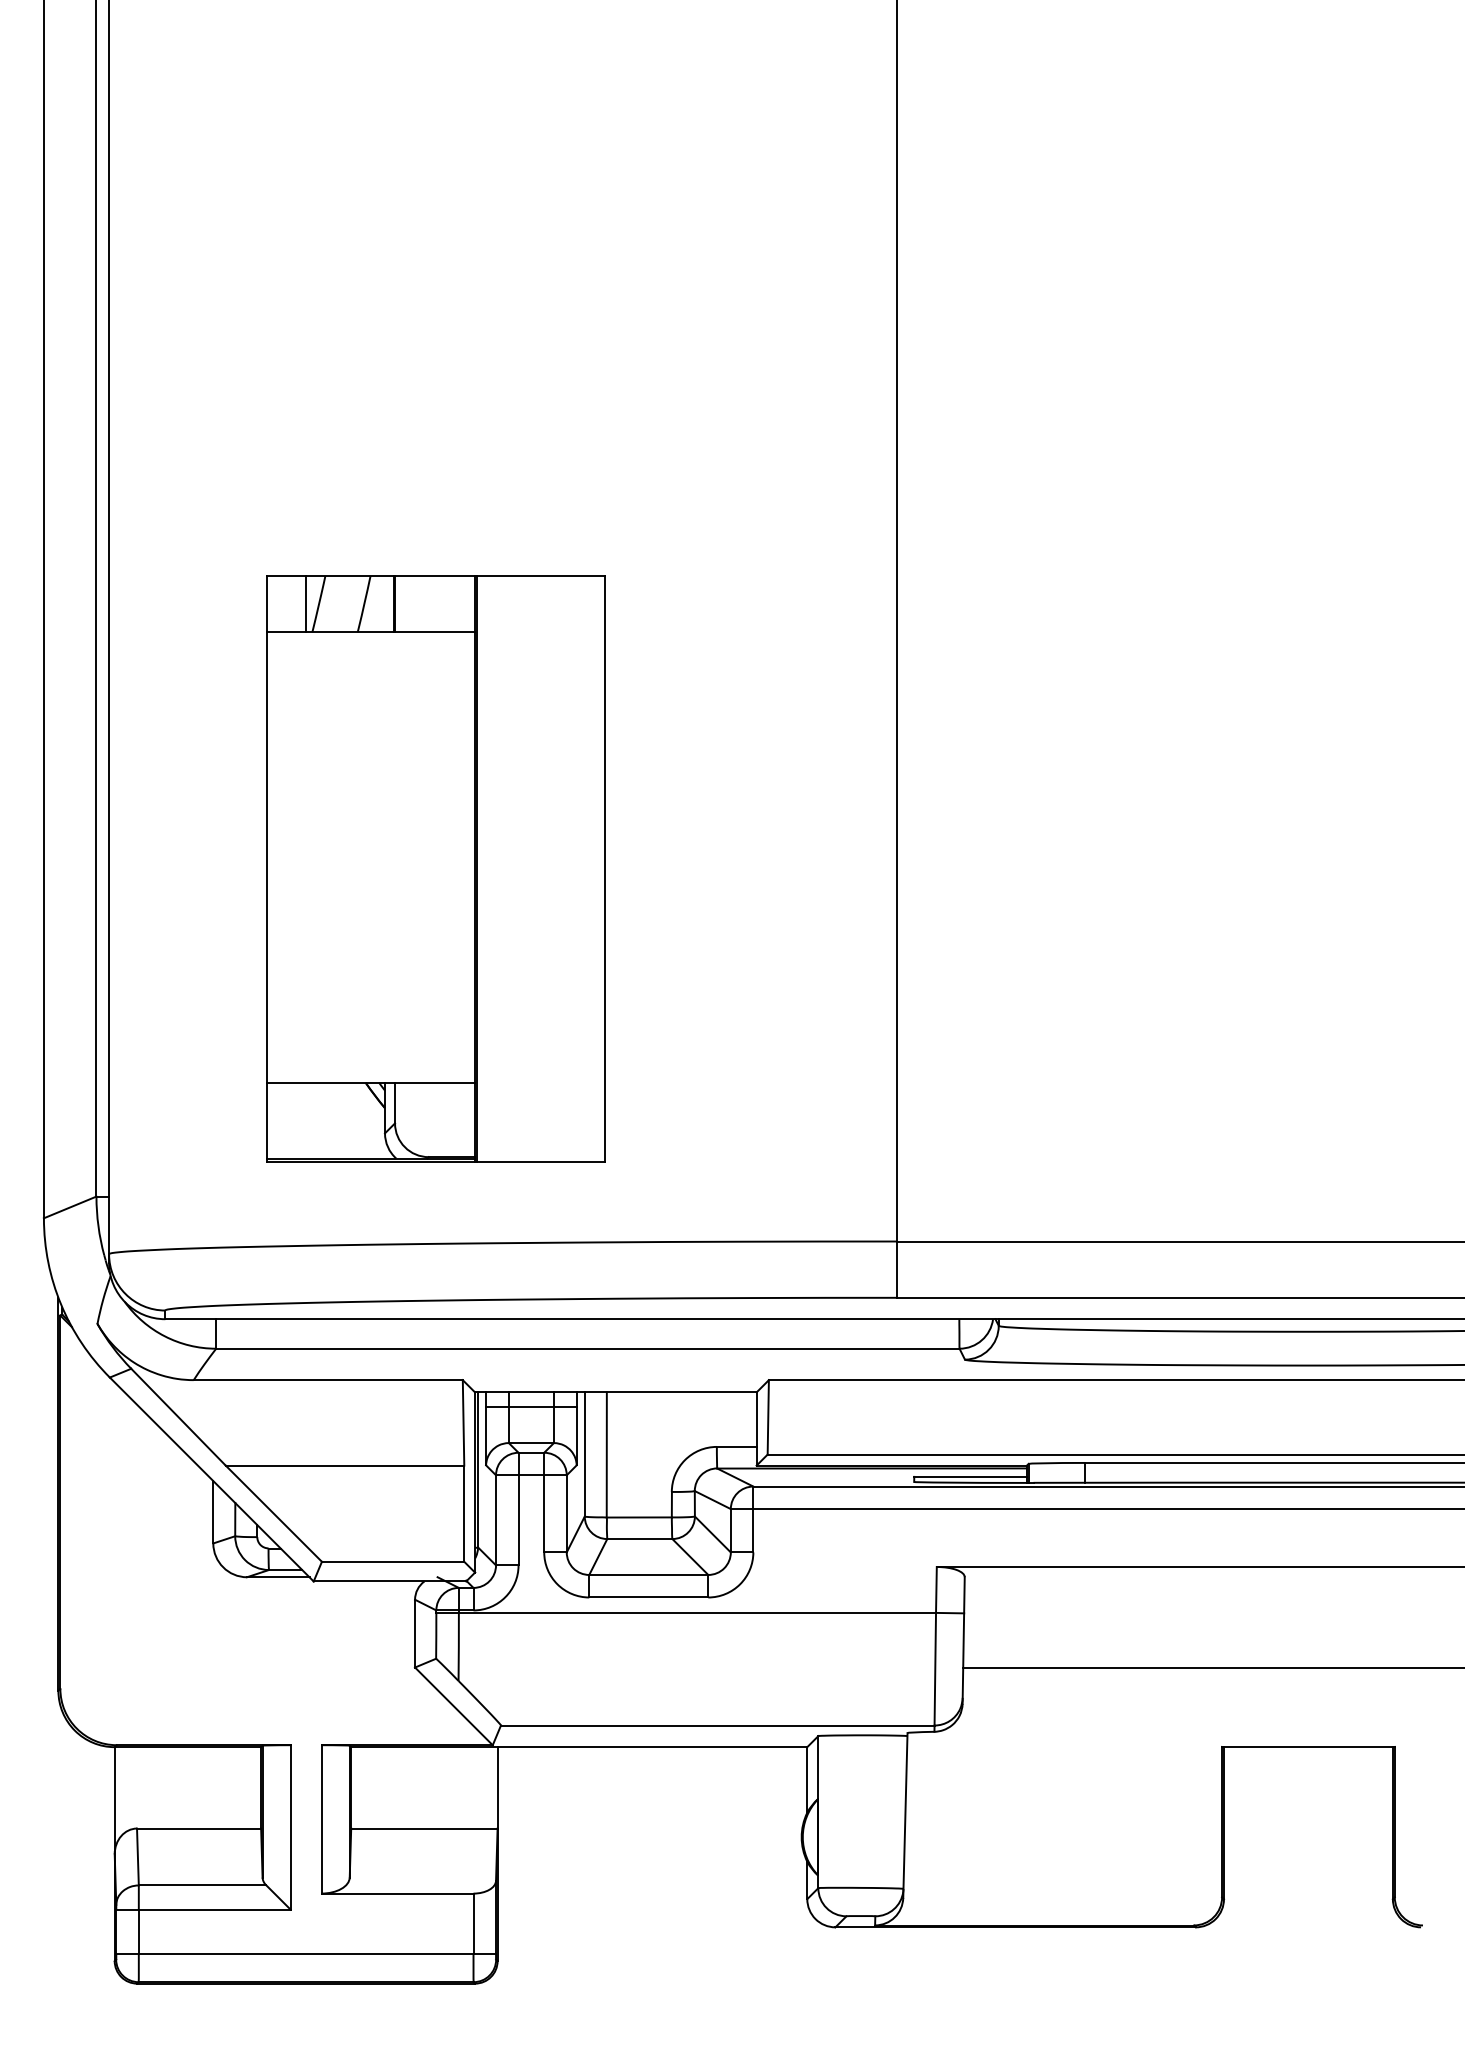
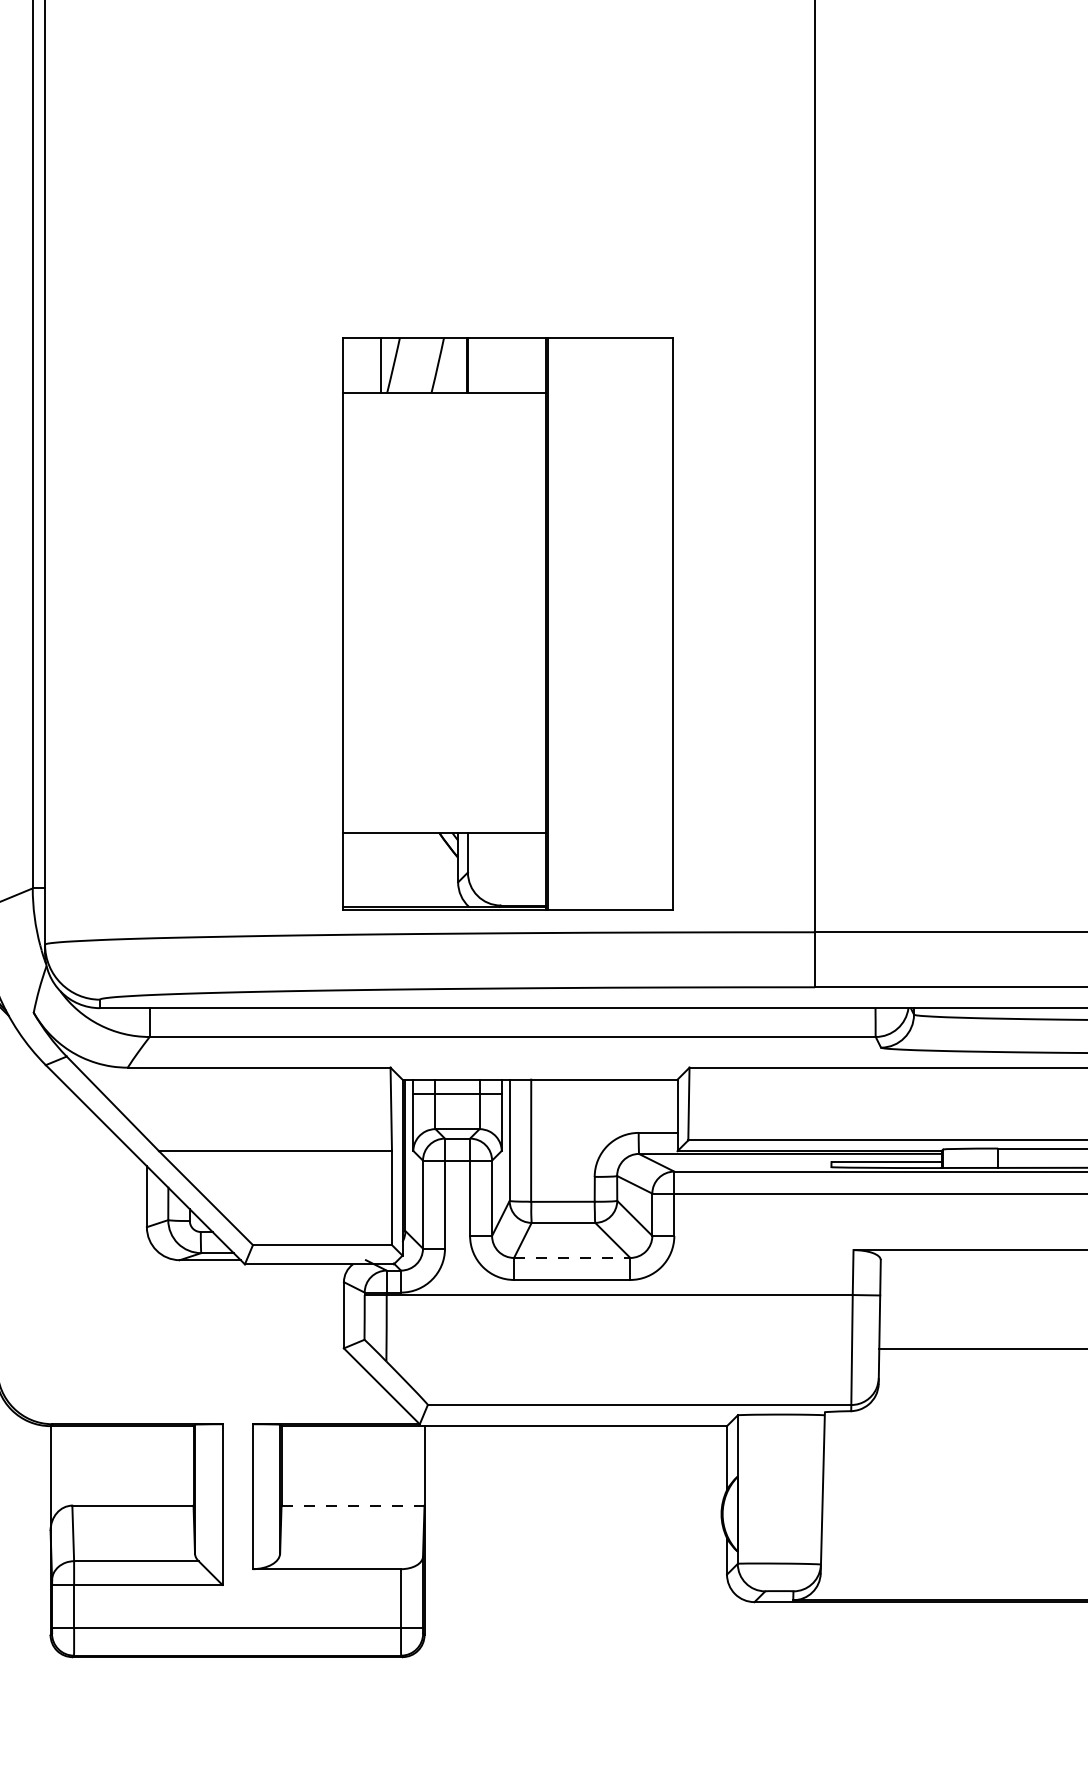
part: (435, 868) -> (507, 623), moved
line: (648, 1574) -> (571, 1257), solid -> dashed
line: (424, 1828) -> (353, 1505), solid -> dashed

